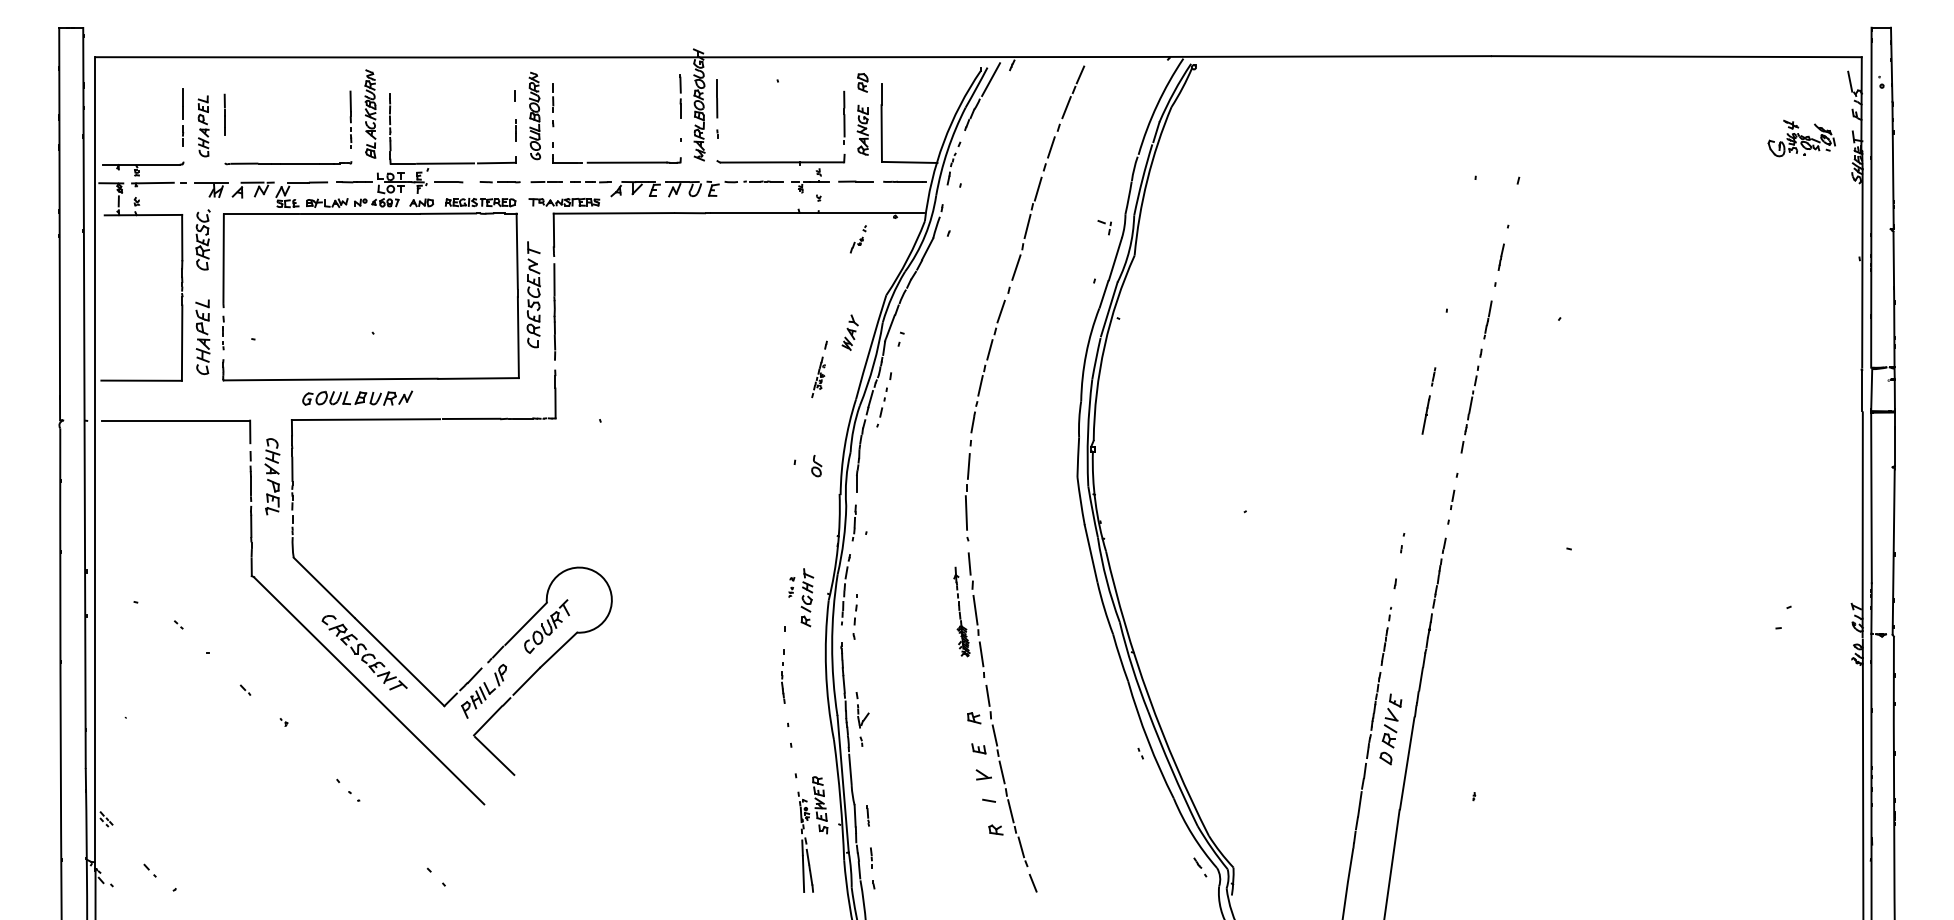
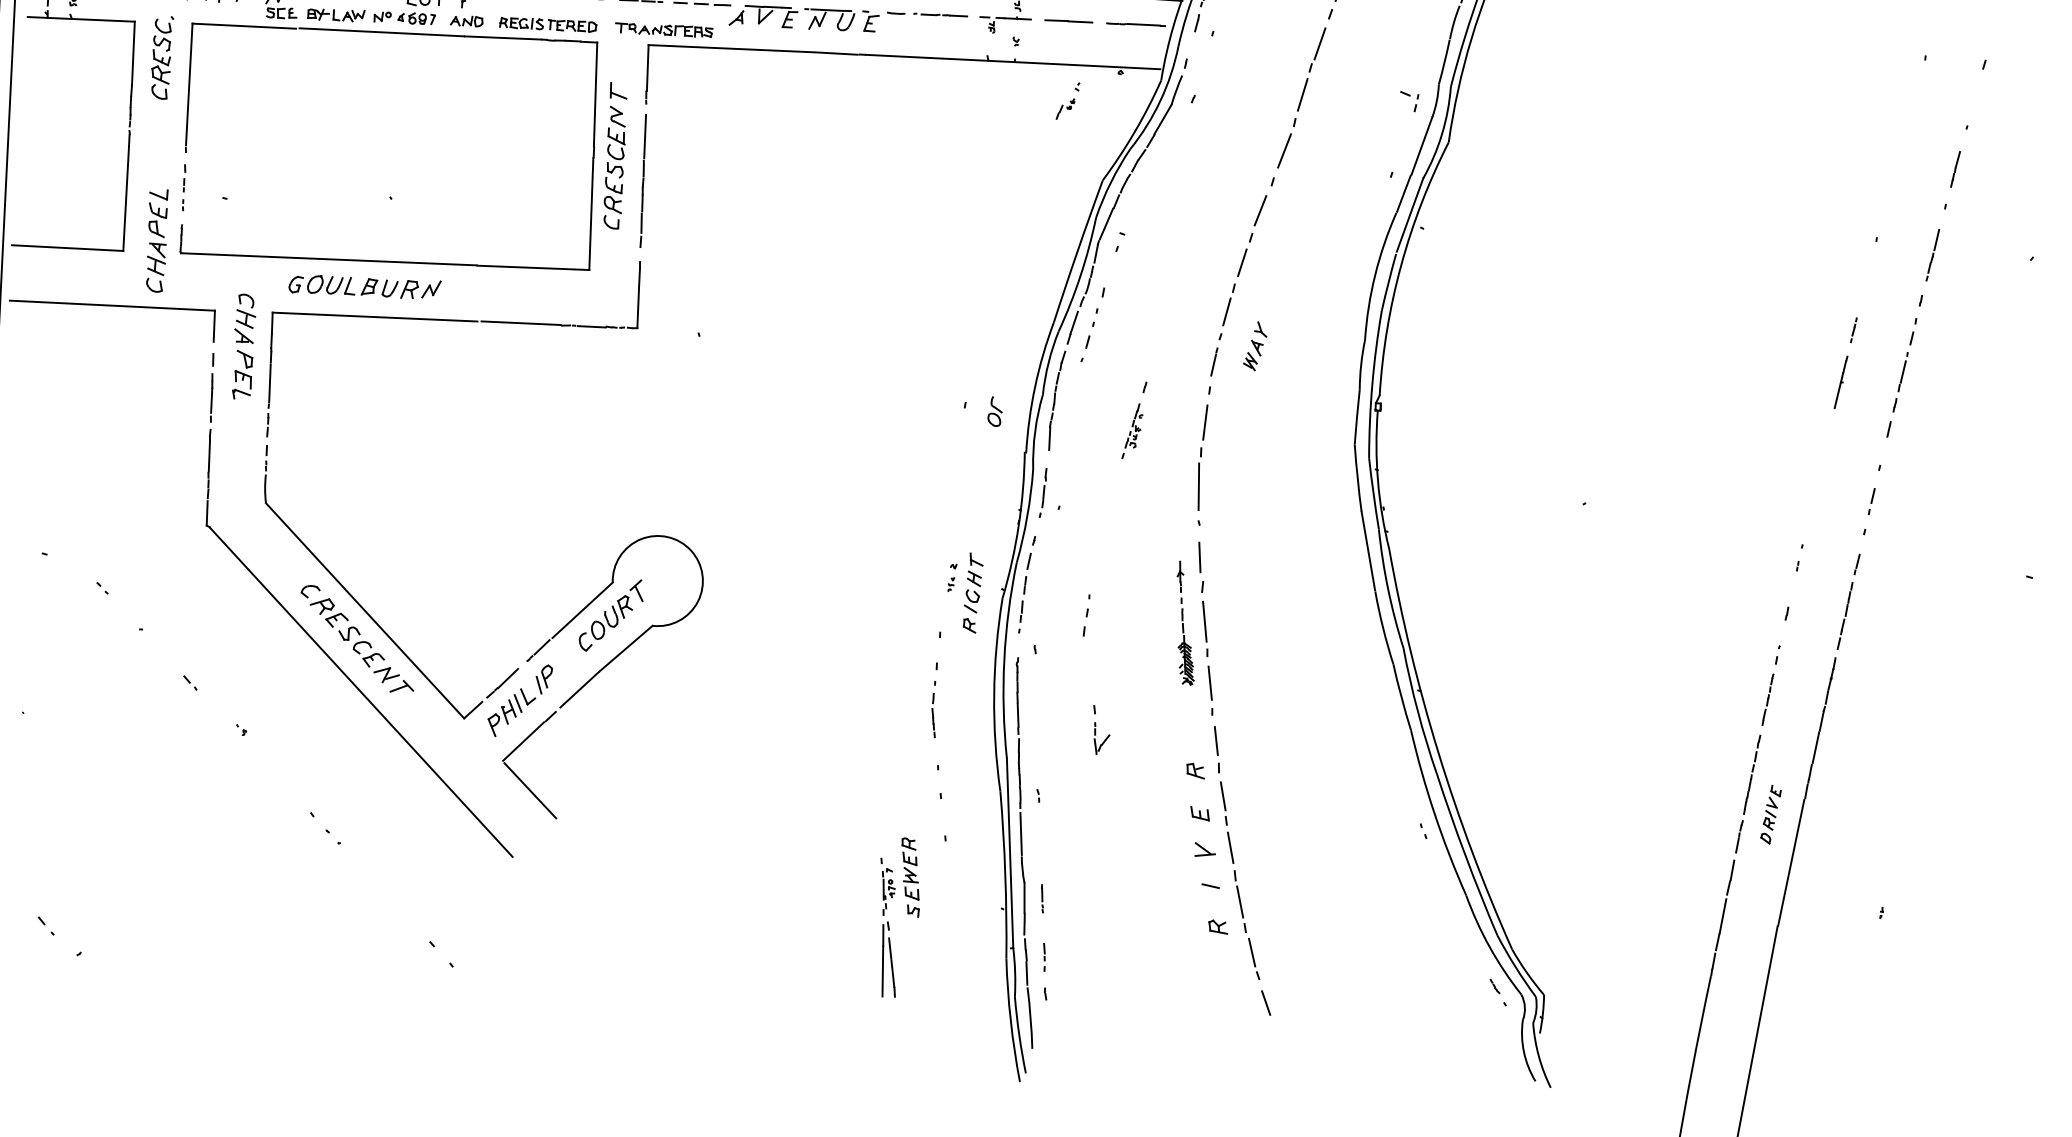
part: (849, 332) -> (1254, 346), moved
part: (202, 337) -> (156, 241), moved
part: (819, 369) -> (1134, 420), moved
part: (272, 476) -> (244, 346), moved
part: (855, 609) -> (1085, 614), moved
part: (862, 710) -> (1101, 730), moved
part: (1390, 729) -> (1770, 814), size x0.6
part: (806, 837) -> (889, 921), moved

